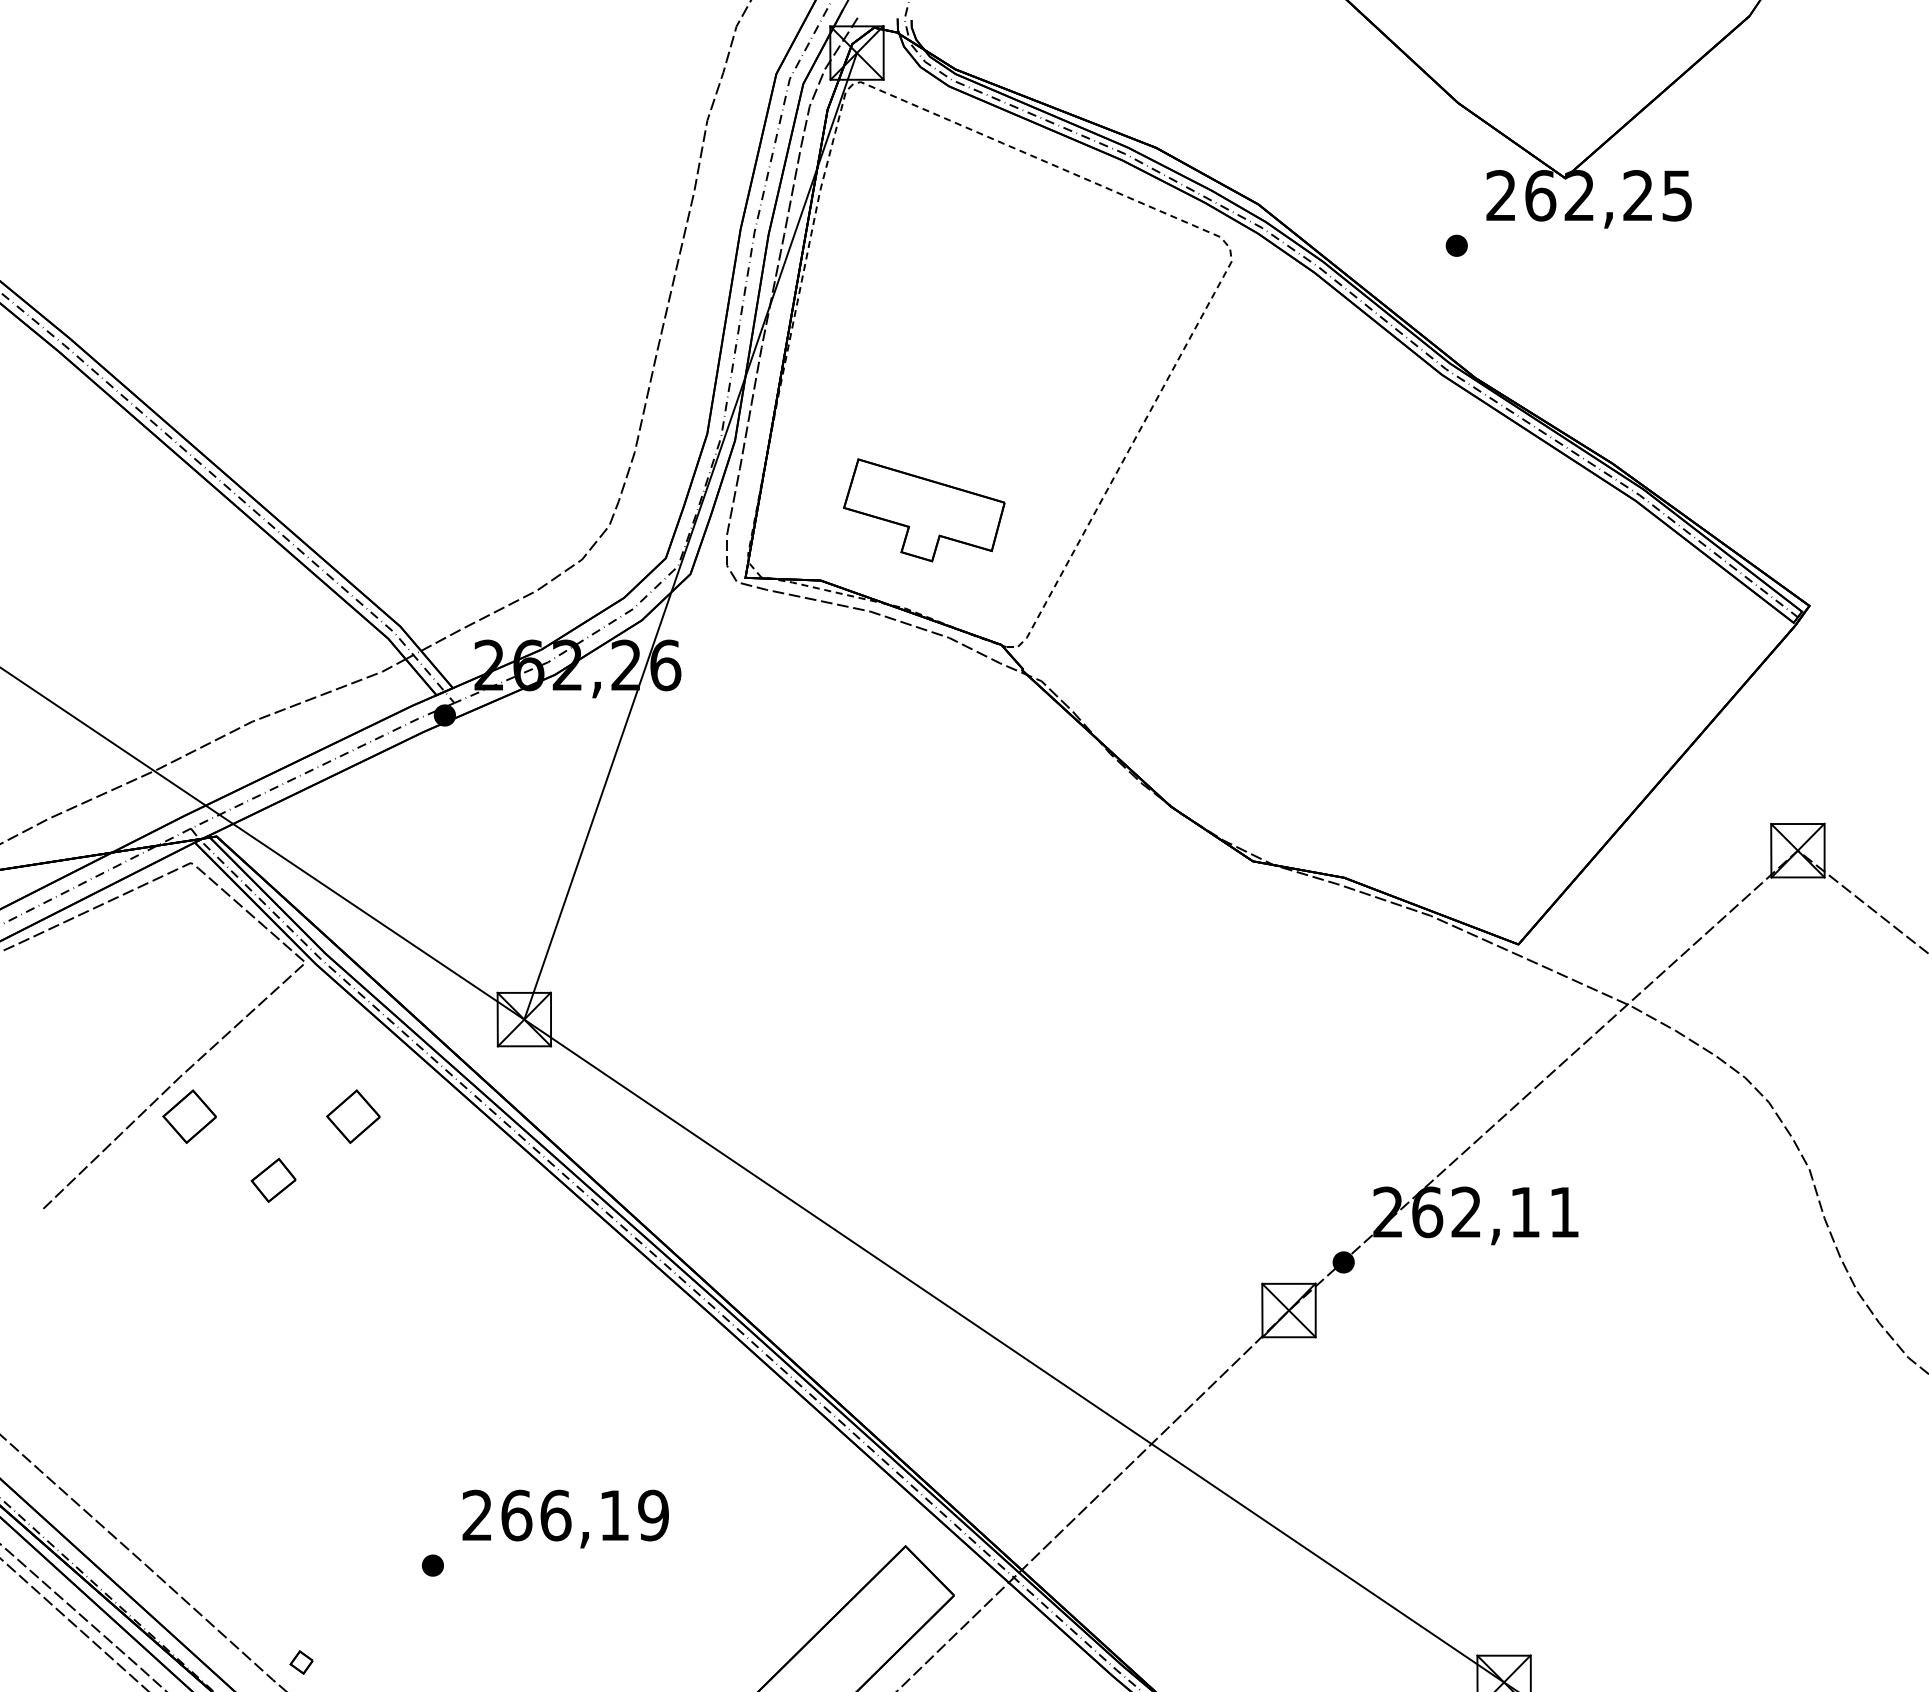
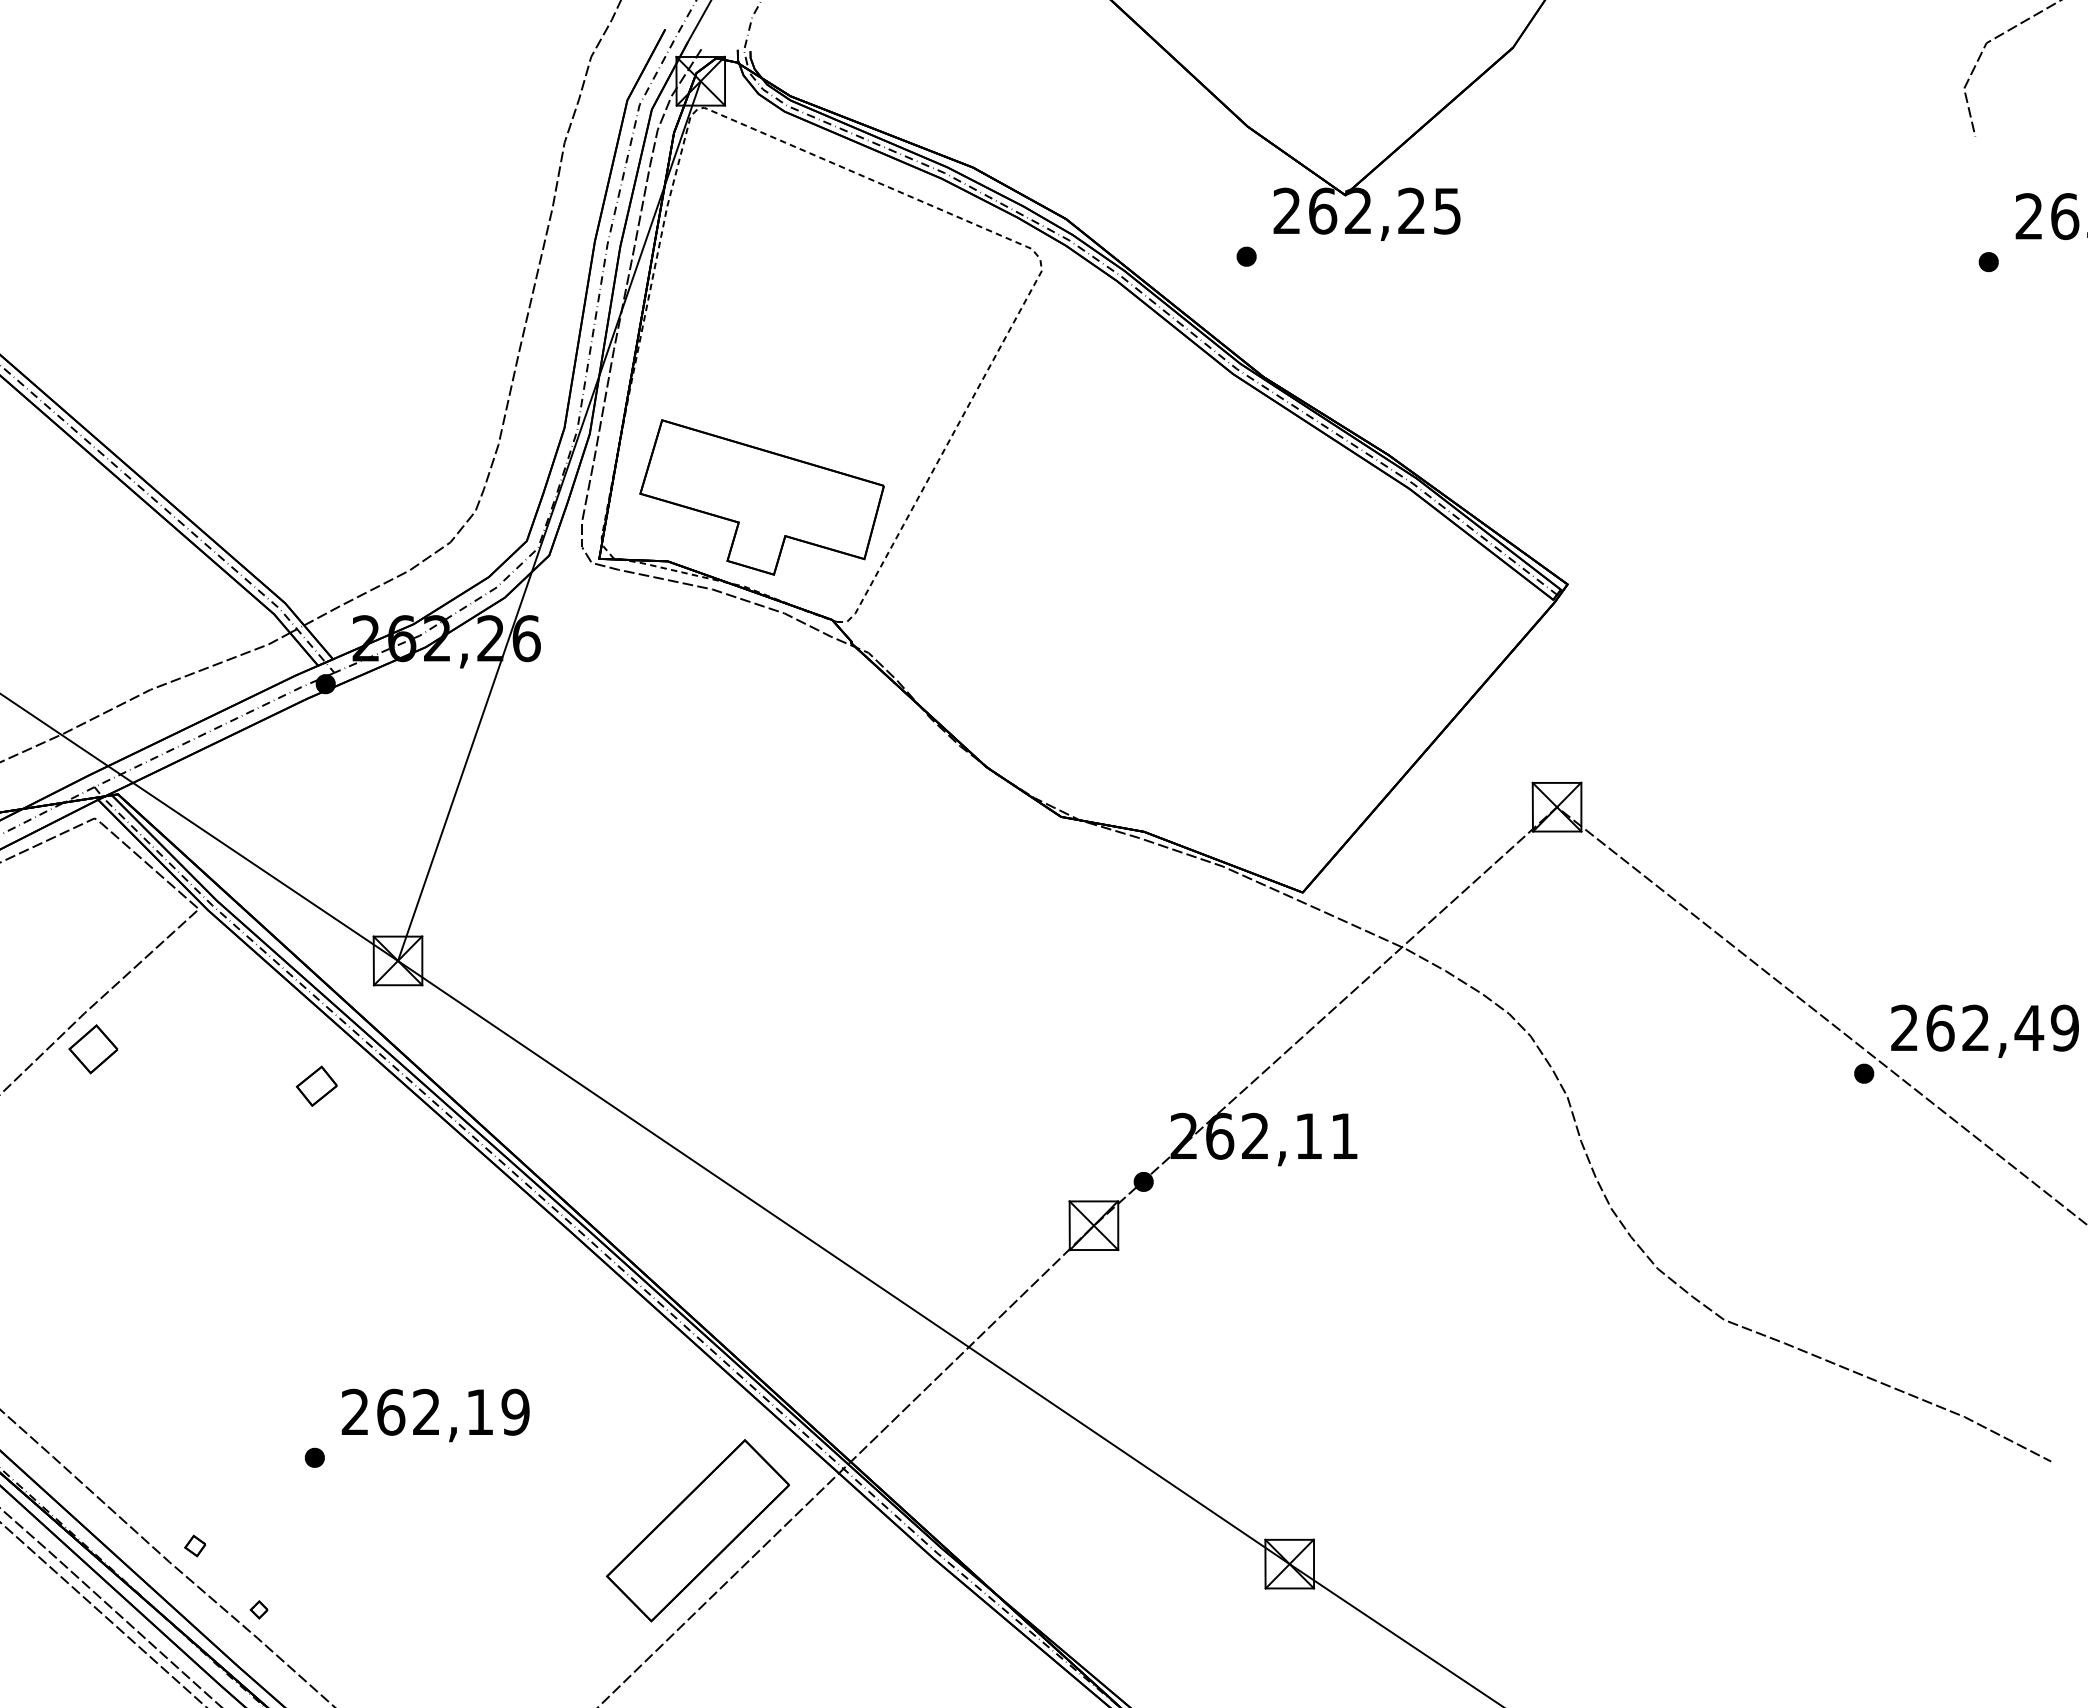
part: (923, 510) -> (761, 497), size x1.67
part: (353, 1116) -> (242, 1049), removed
part: (273, 1179) -> (316, 1085), moved
text: (555, 1514) -> (426, 1411), 266,19 -> 262,19

